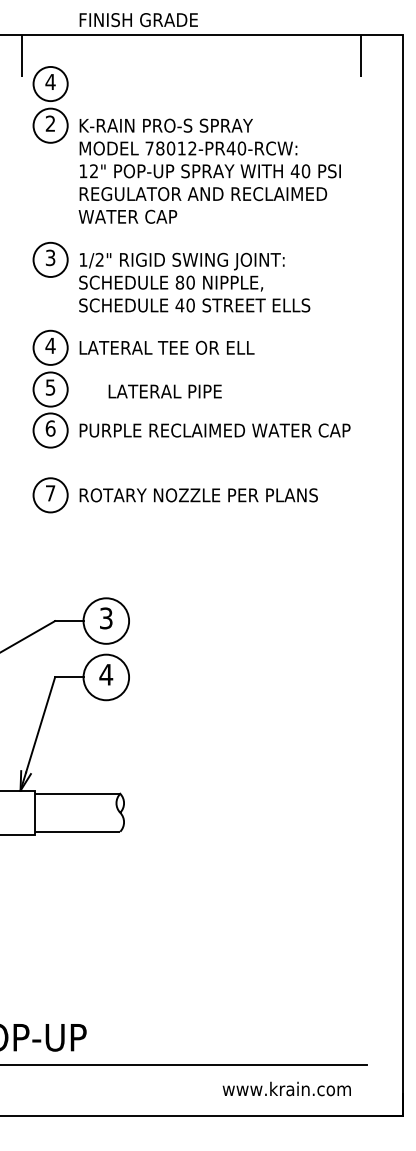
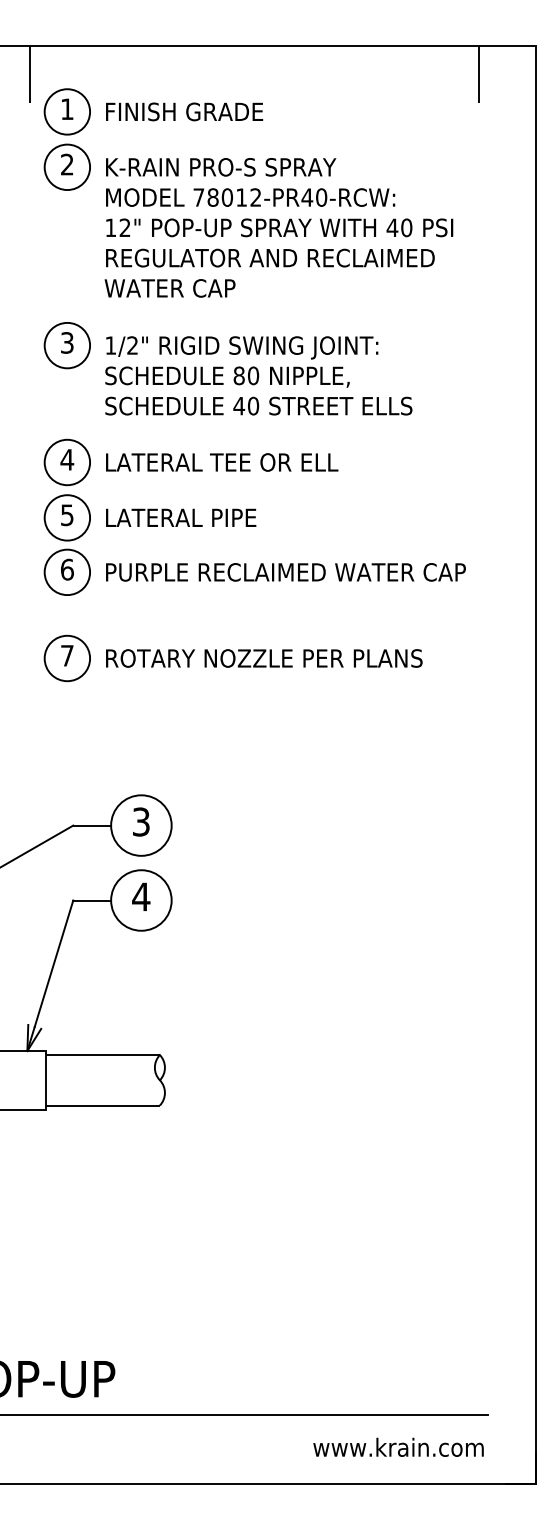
text: (138, 20) -> (184, 112), moved
text: (50, 81) -> (67, 108), 4 -> 1
text: (164, 391) -> (180, 517), moved
text: (286, 1088) -> (398, 1446), moved

